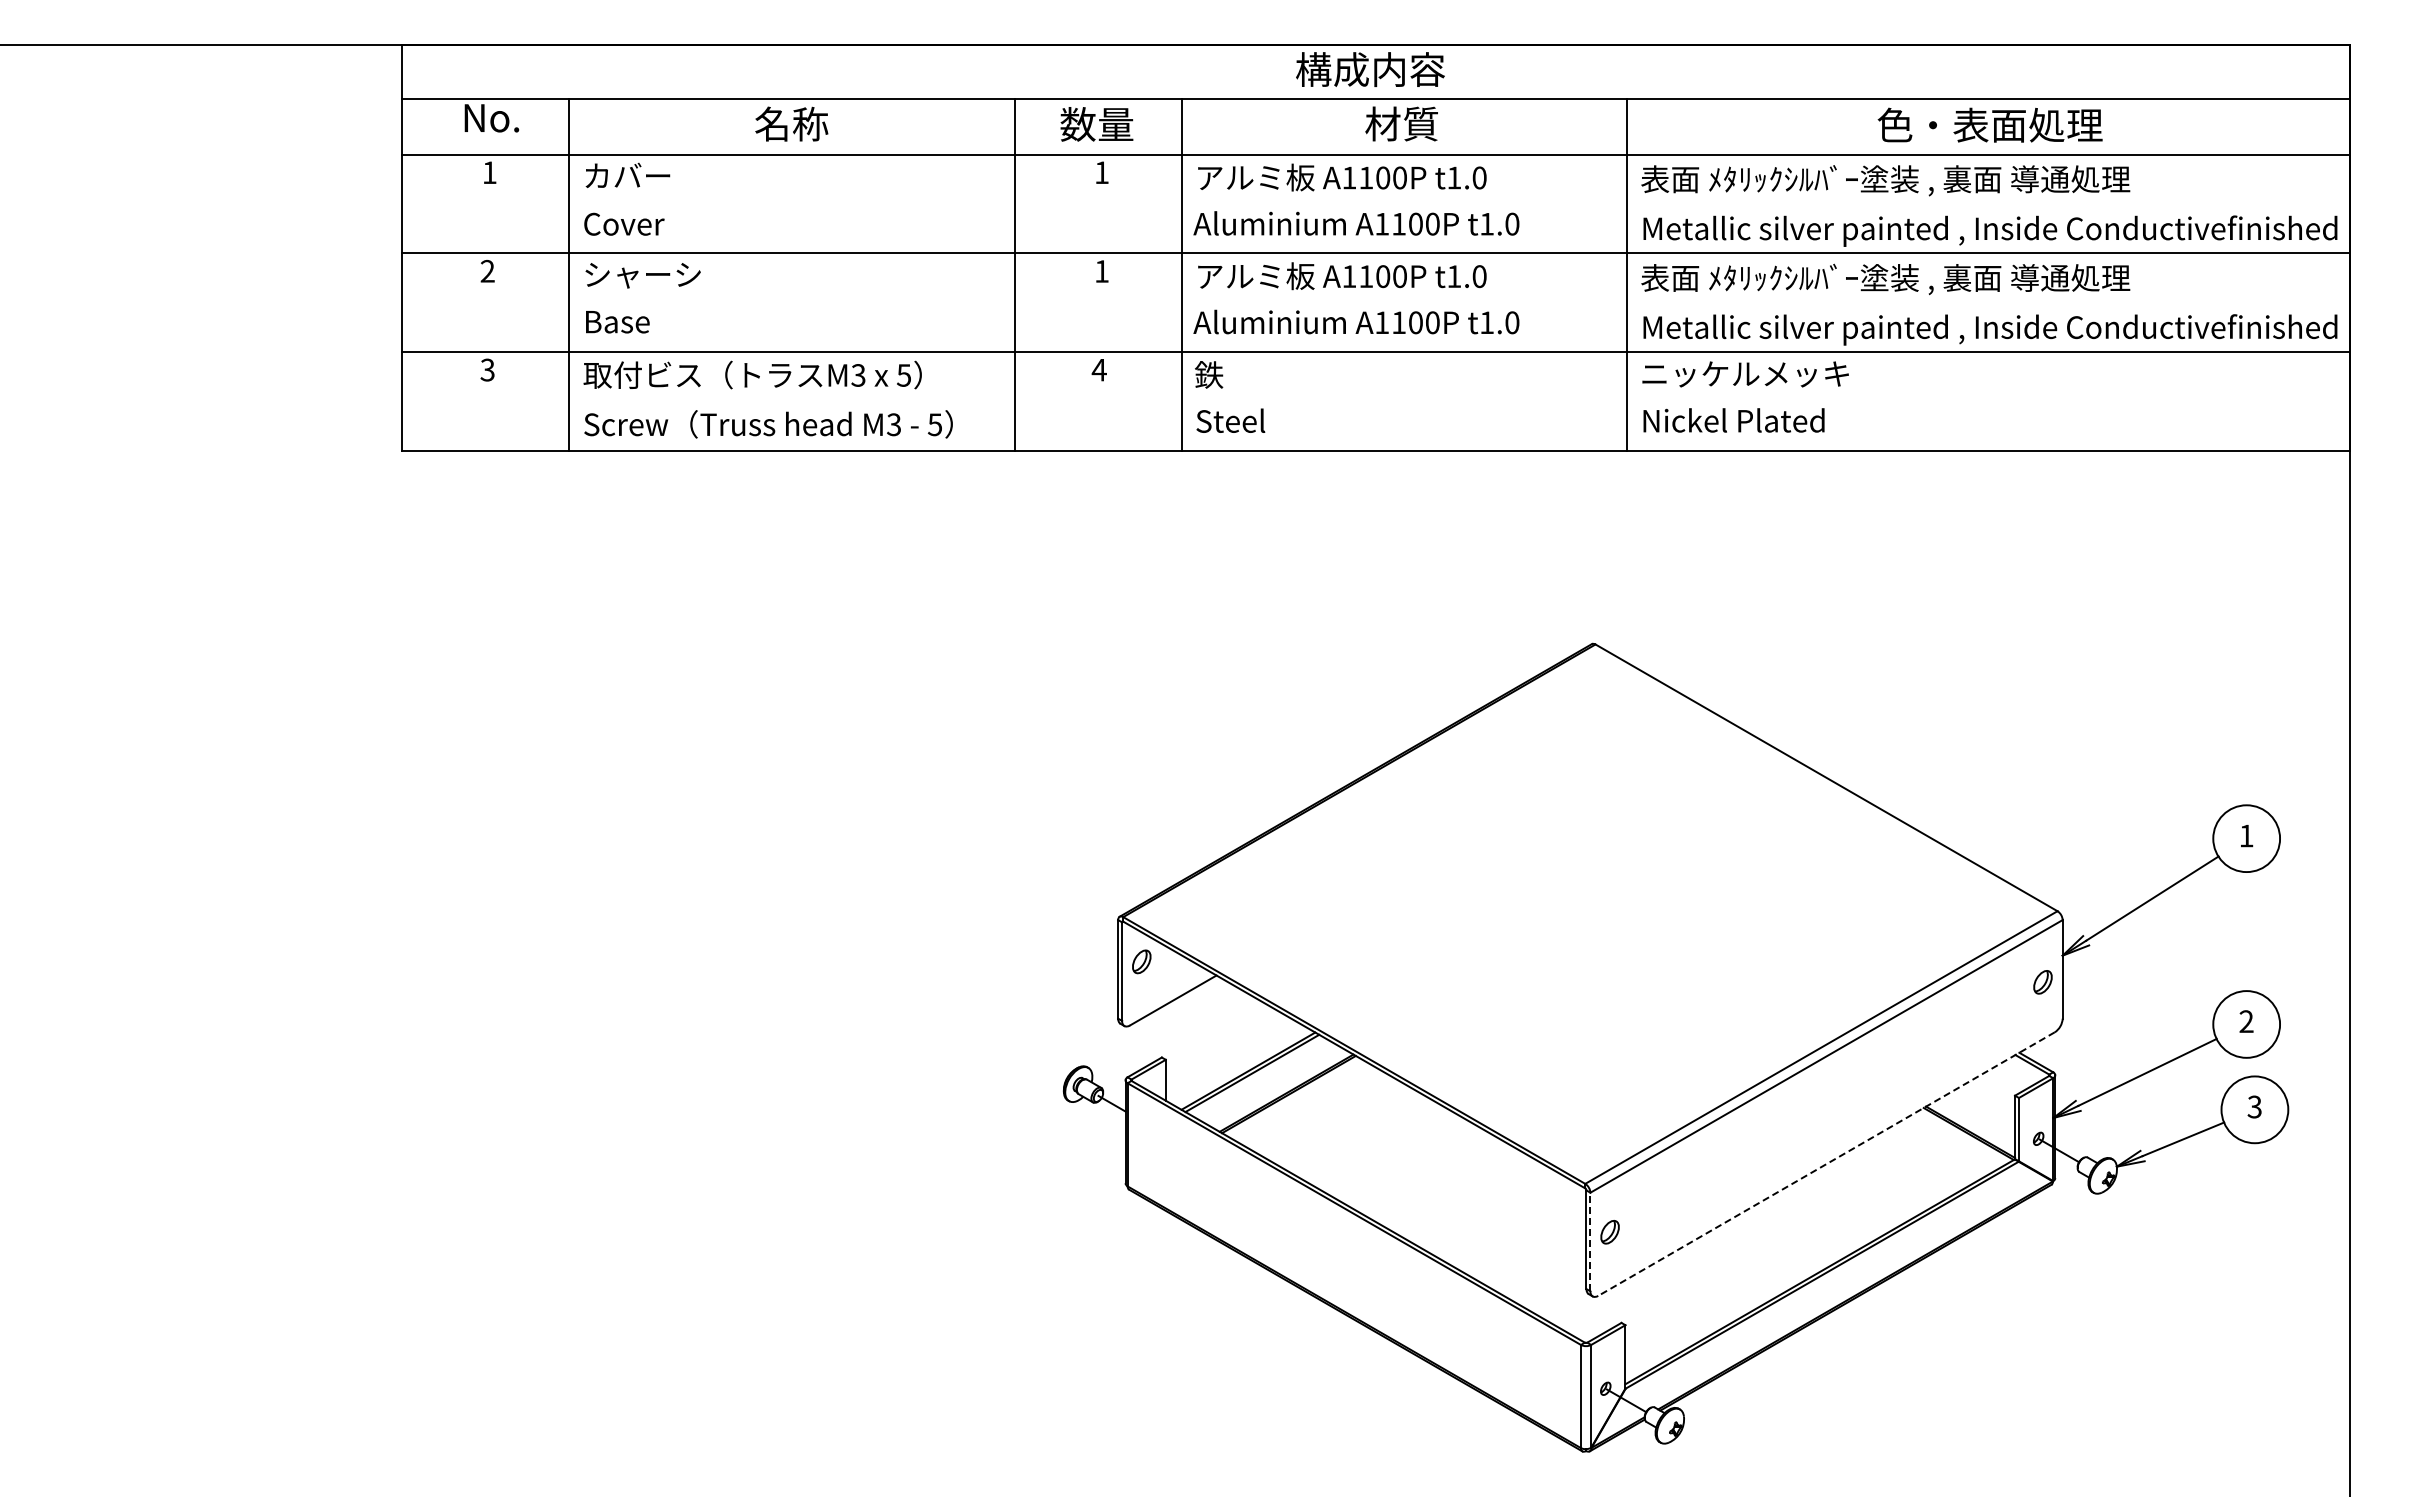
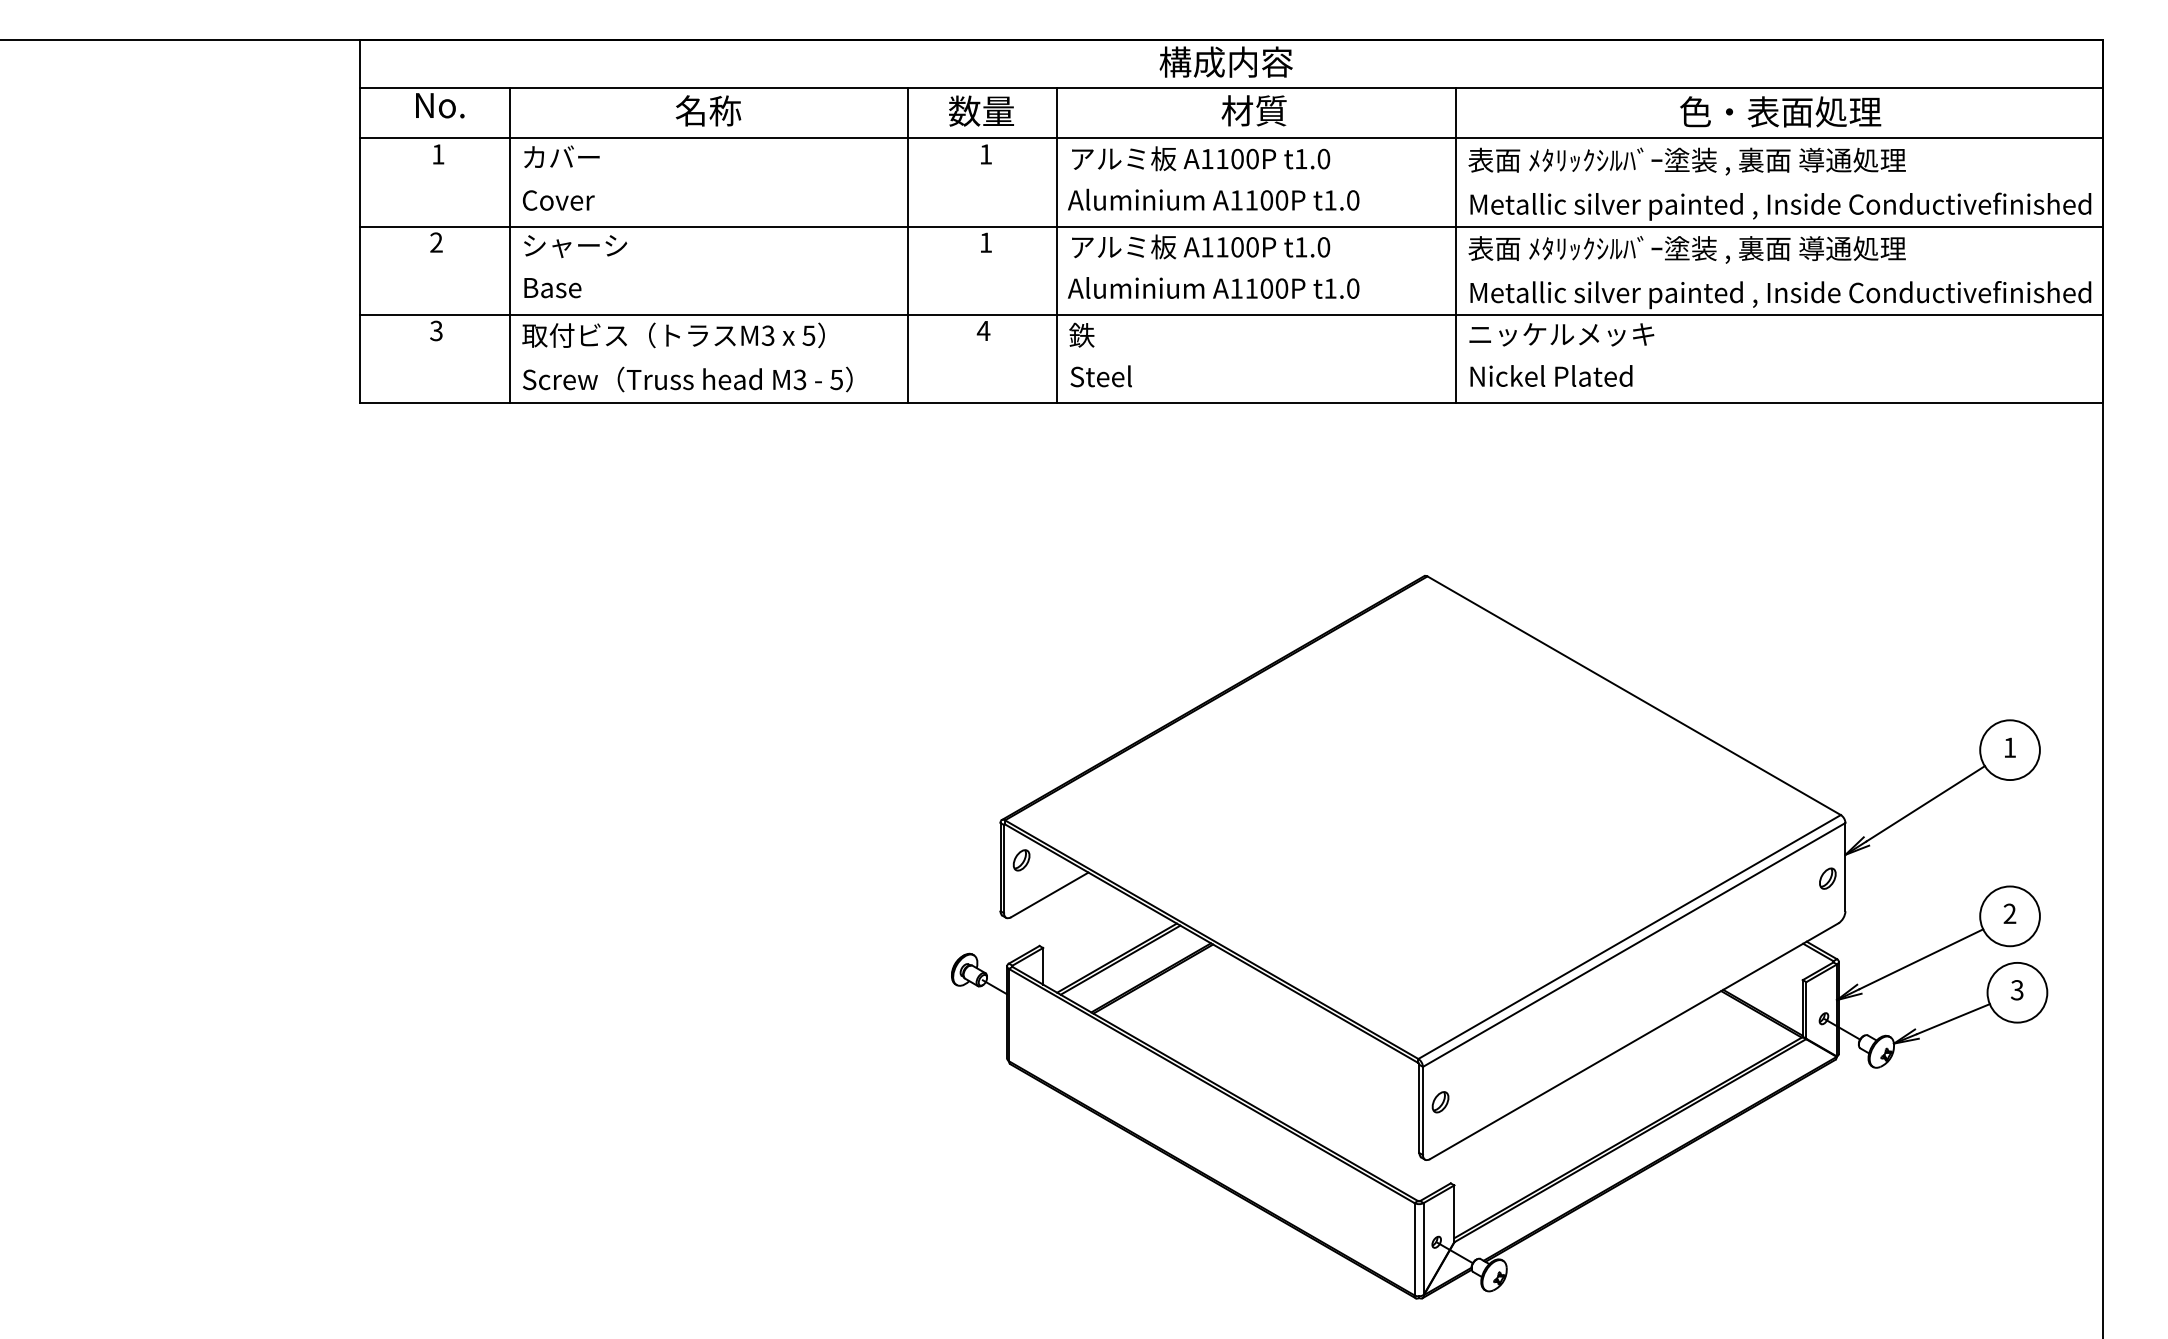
line: (1826, 1164) -> (1634, 1041), dashed -> solid
line: (1590, 1241) -> (1423, 1110), dashed -> solid

